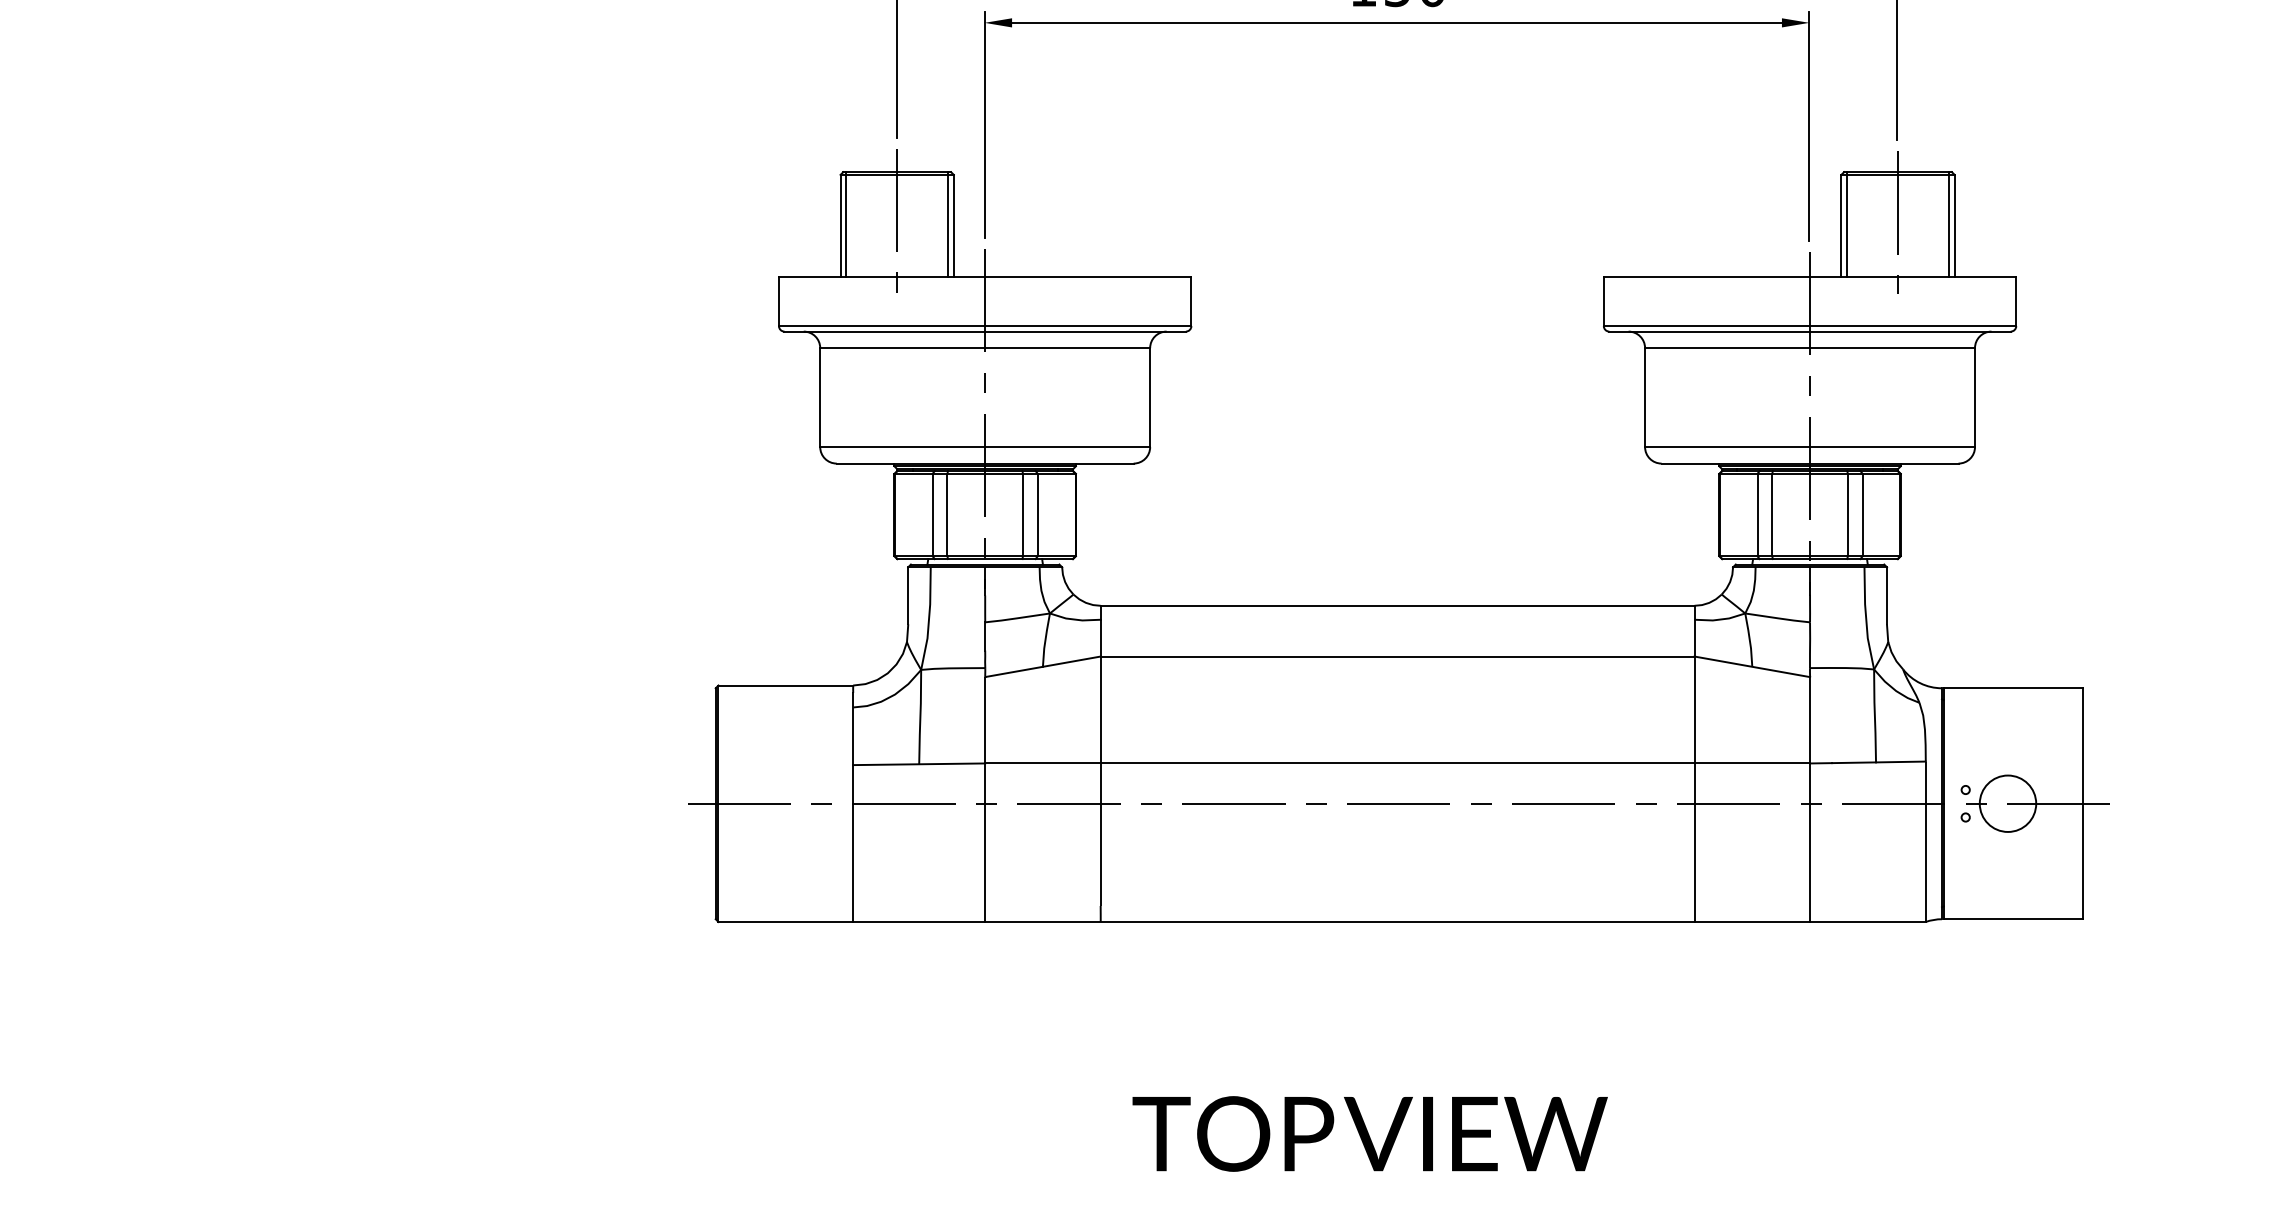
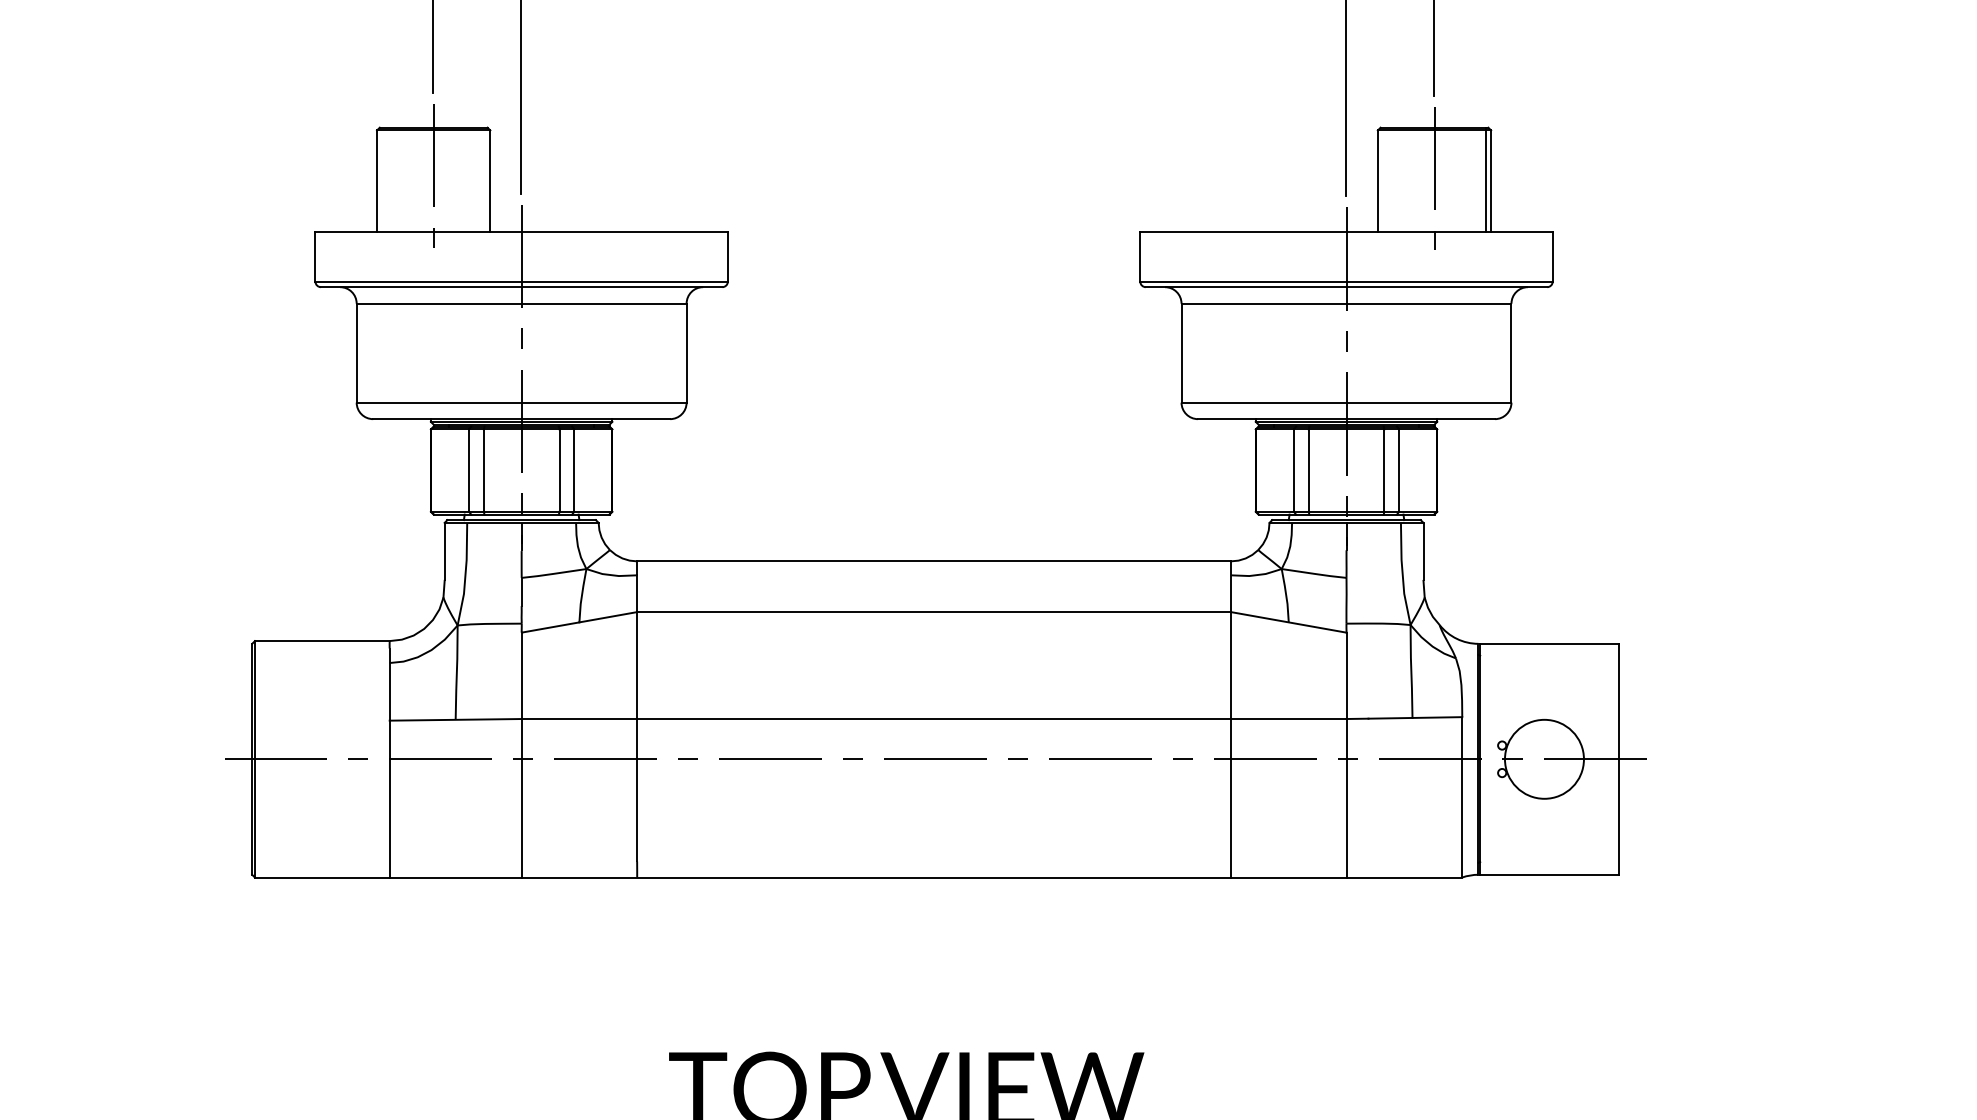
line: (846, 224) -> (382, 180), removed
line: (948, 224) -> (484, 180), removed
line: (1846, 224) -> (1382, 180), removed
circle: (2007, 803) -> (1543, 759), size x1.4

